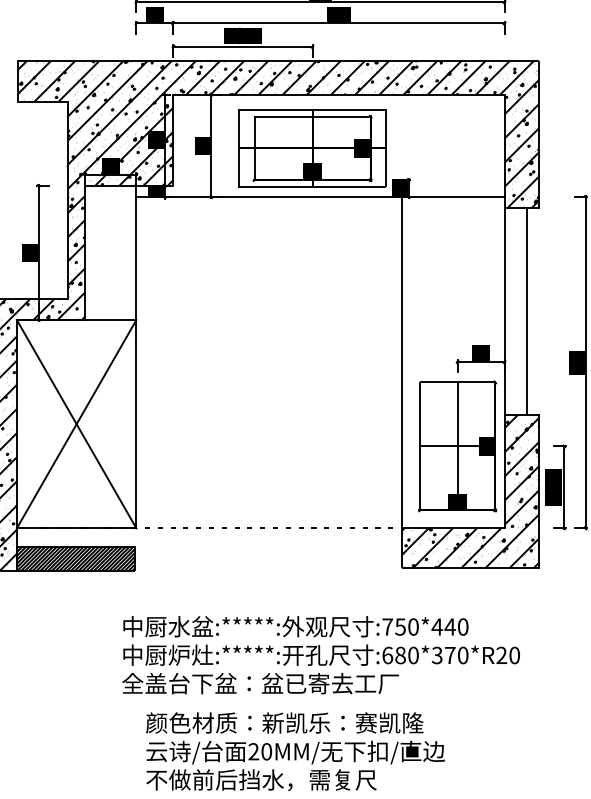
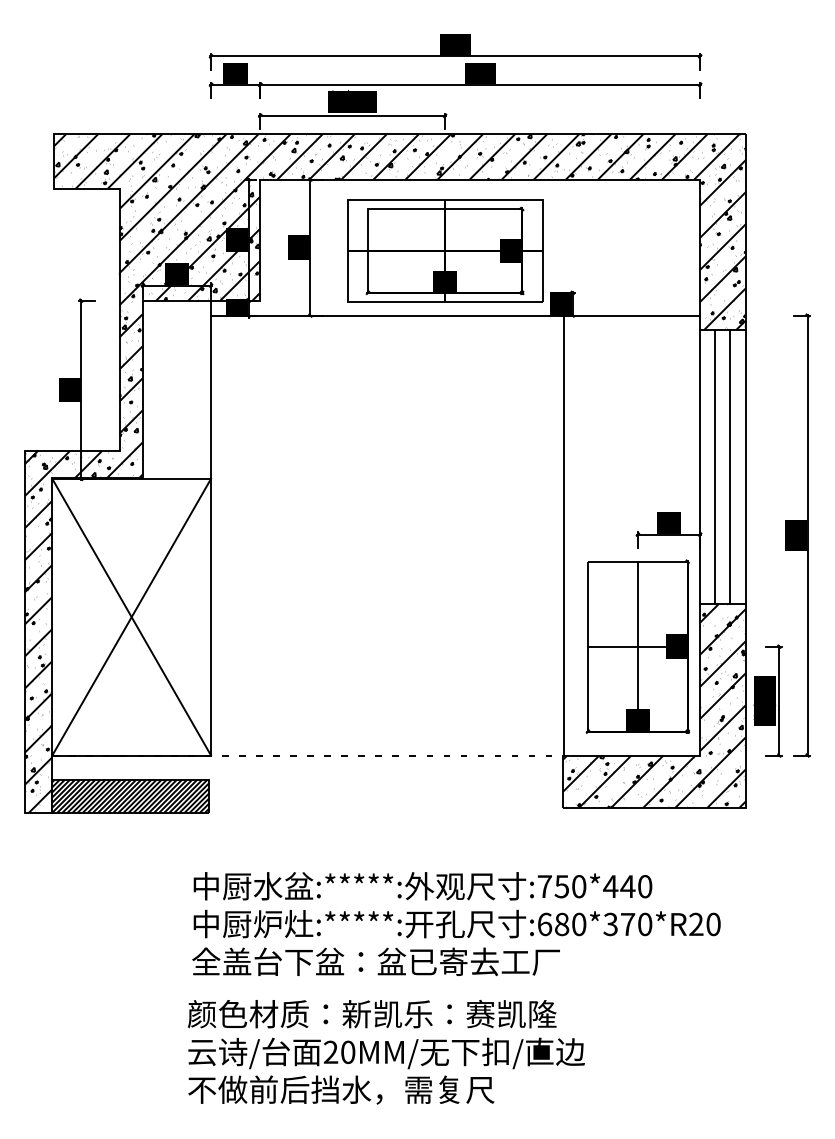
line: (516, 311) -> (715, 467), added
line: (538, 311) -> (745, 467), added
text: (295, 751) -> (386, 1052), moved

